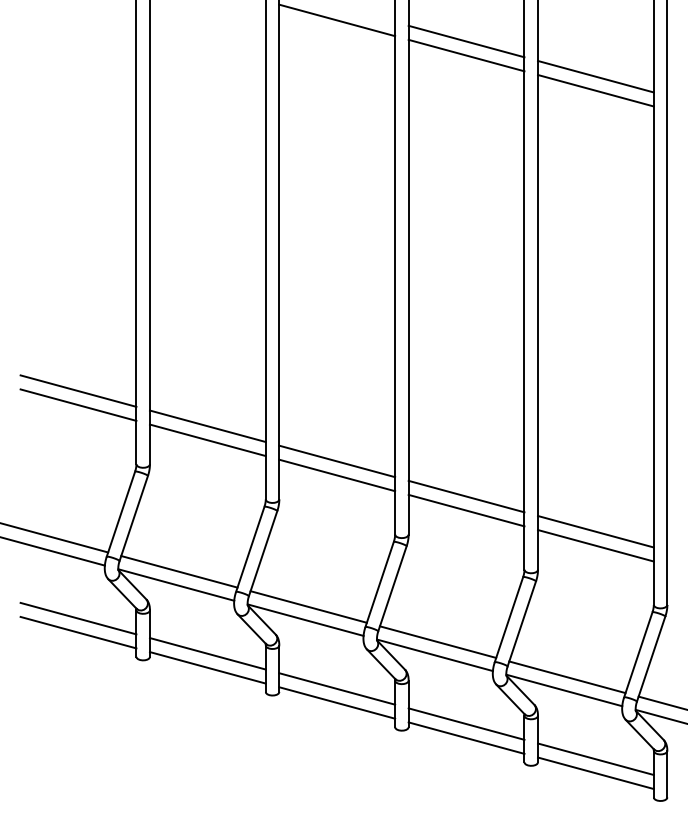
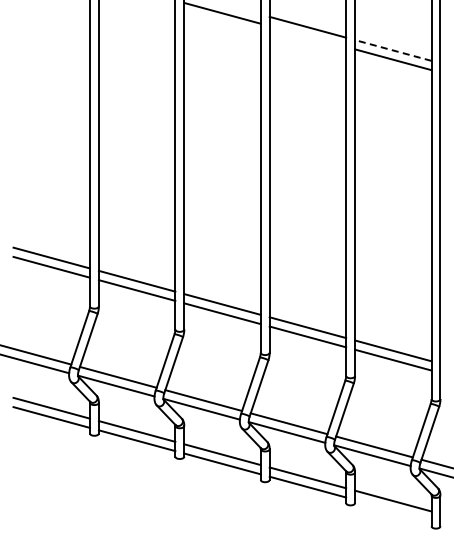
line: (465, 55) -> (307, 36), removed
line: (596, 76) -> (393, 50), solid -> dashed
line: (596, 772) -> (393, 509), removed

